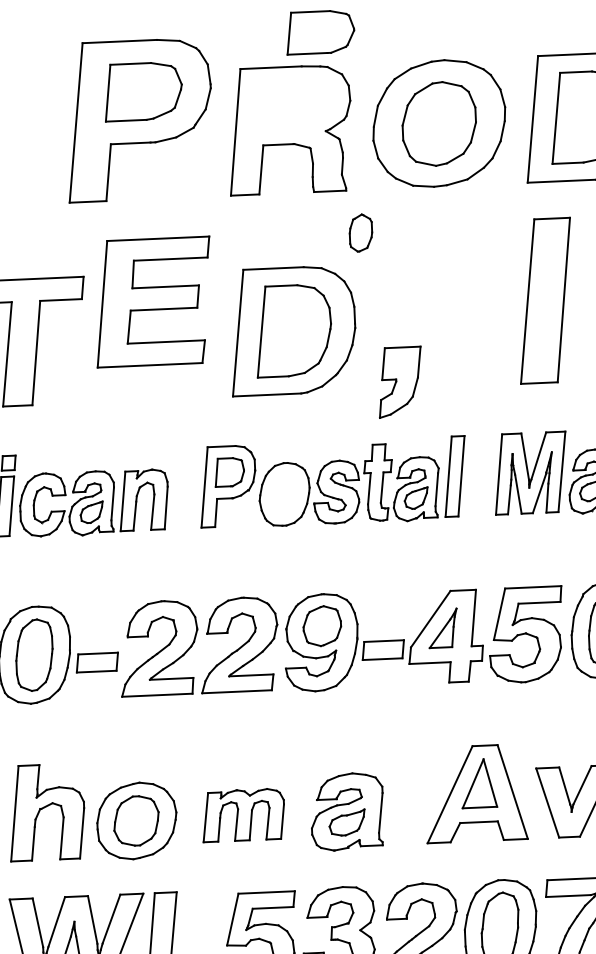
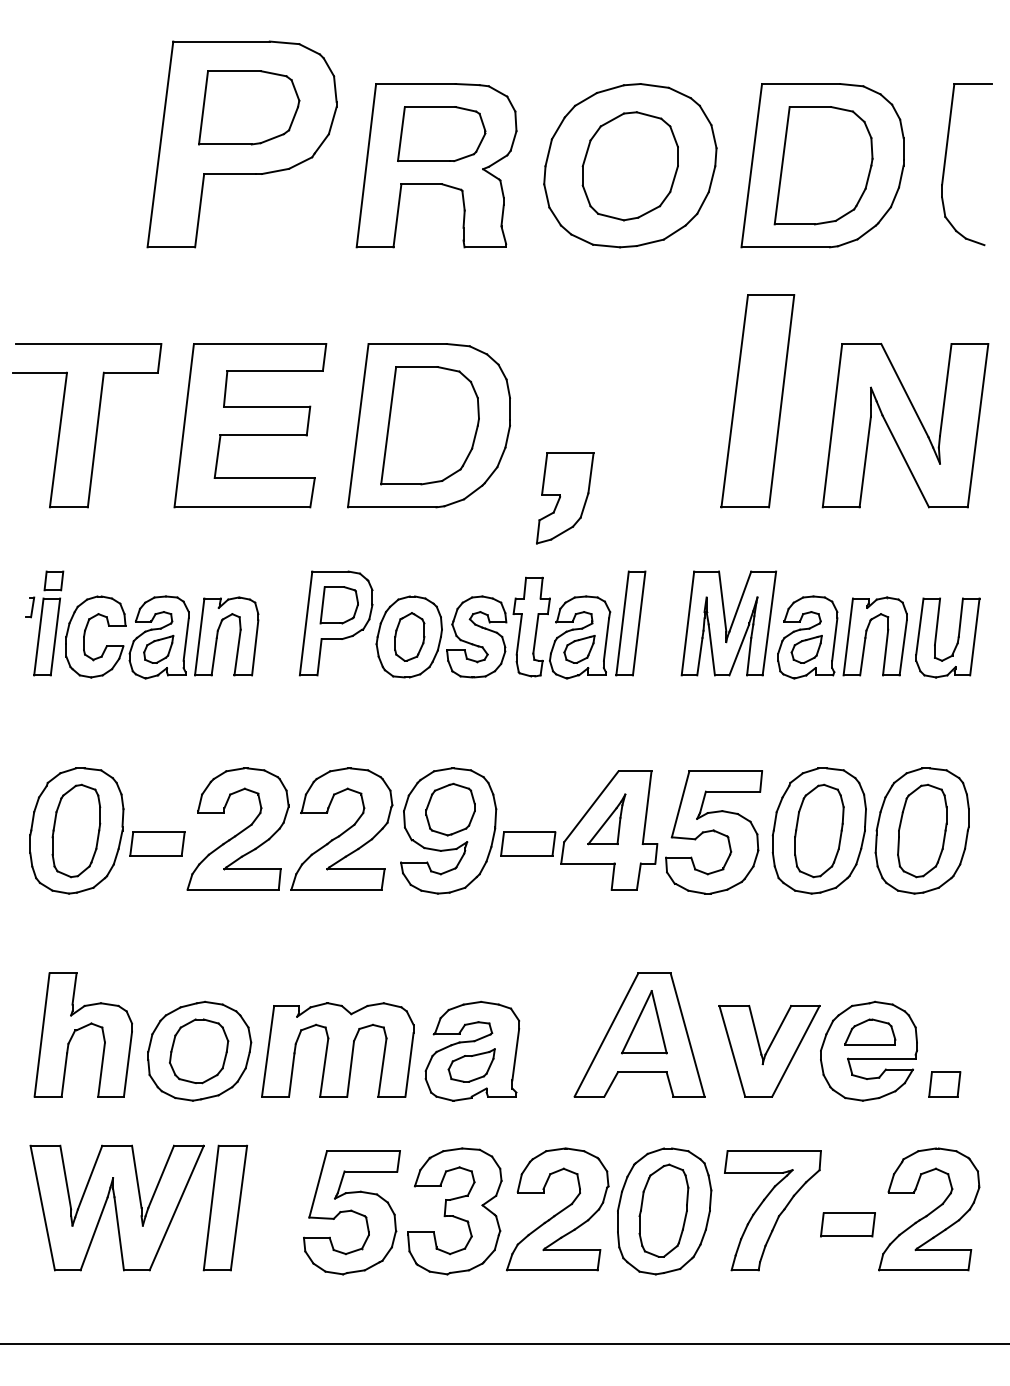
part: (320, 31) -> (441, 133), moved
part: (360, 232) -> (409, 636), moved
part: (153, 301) -> (250, 425), moved
part: (243, 814) -> (337, 1049), size x1.43

